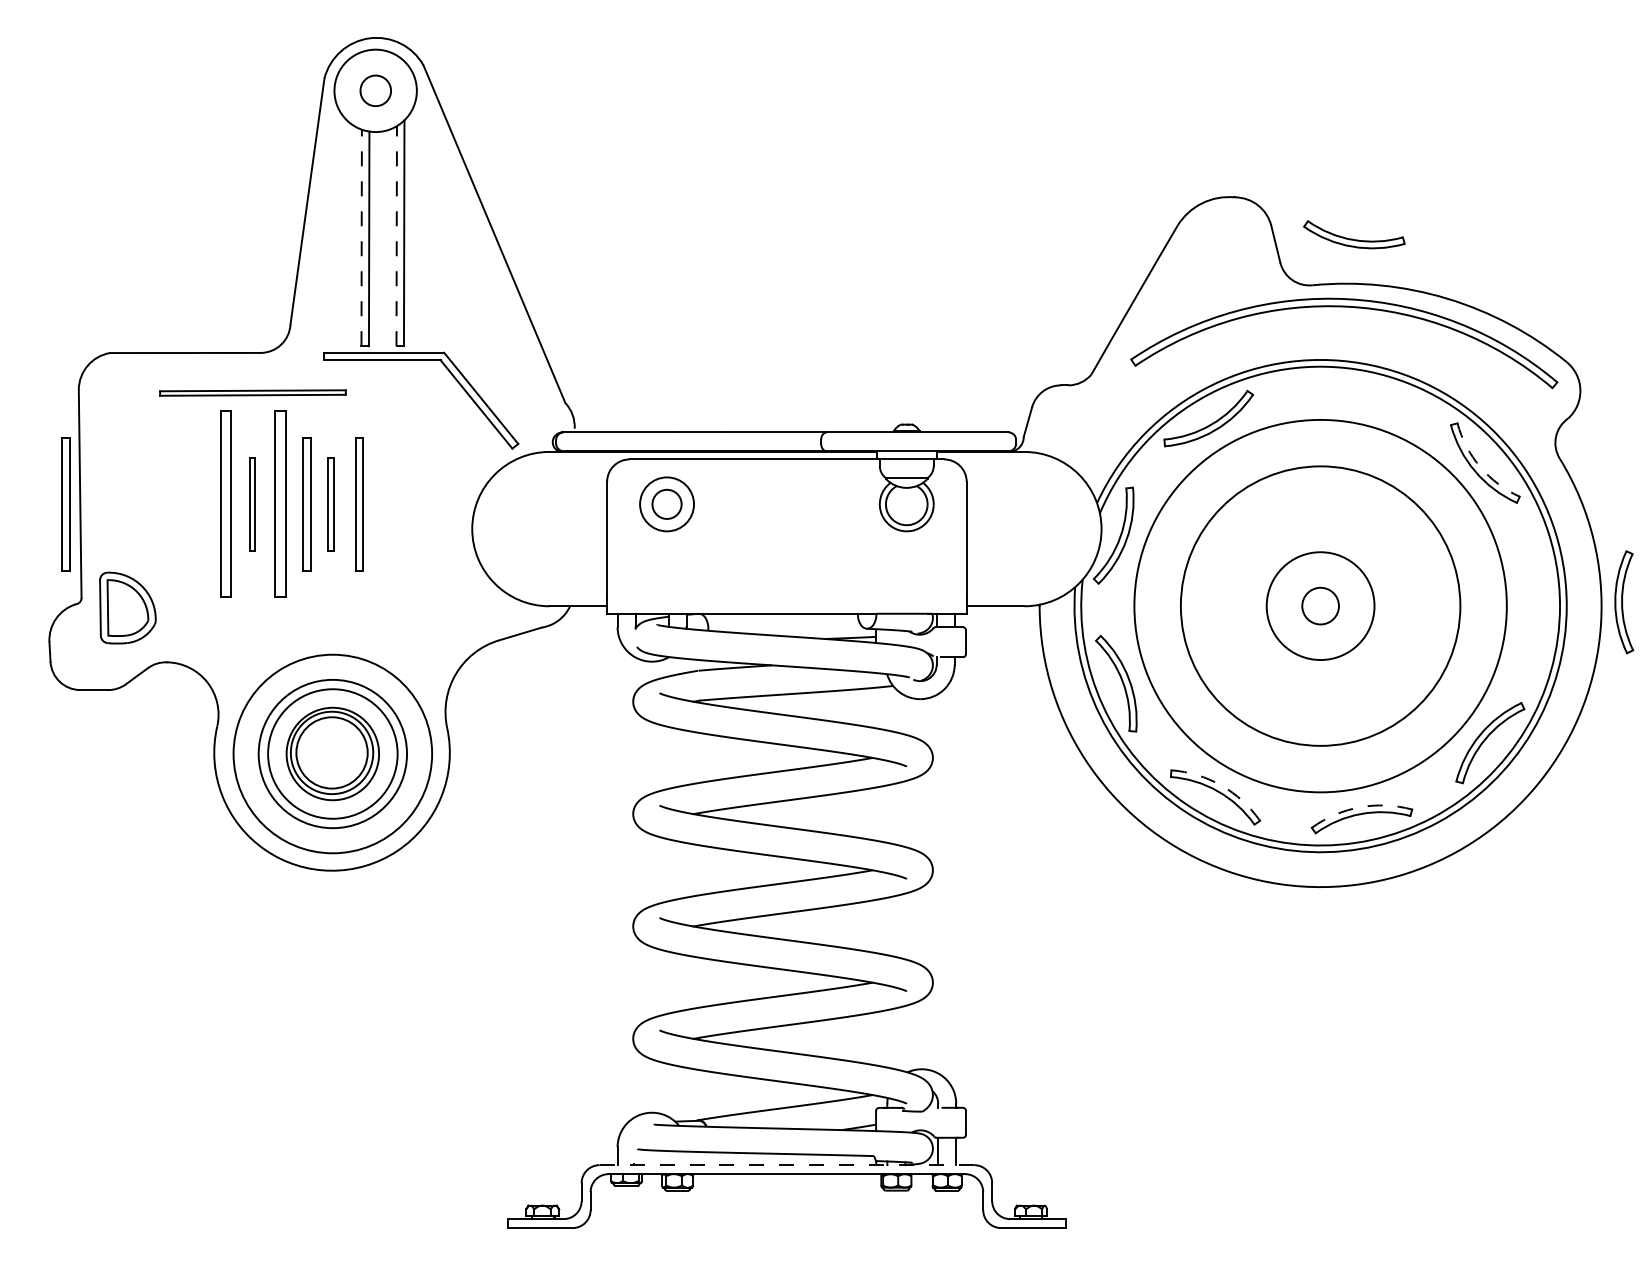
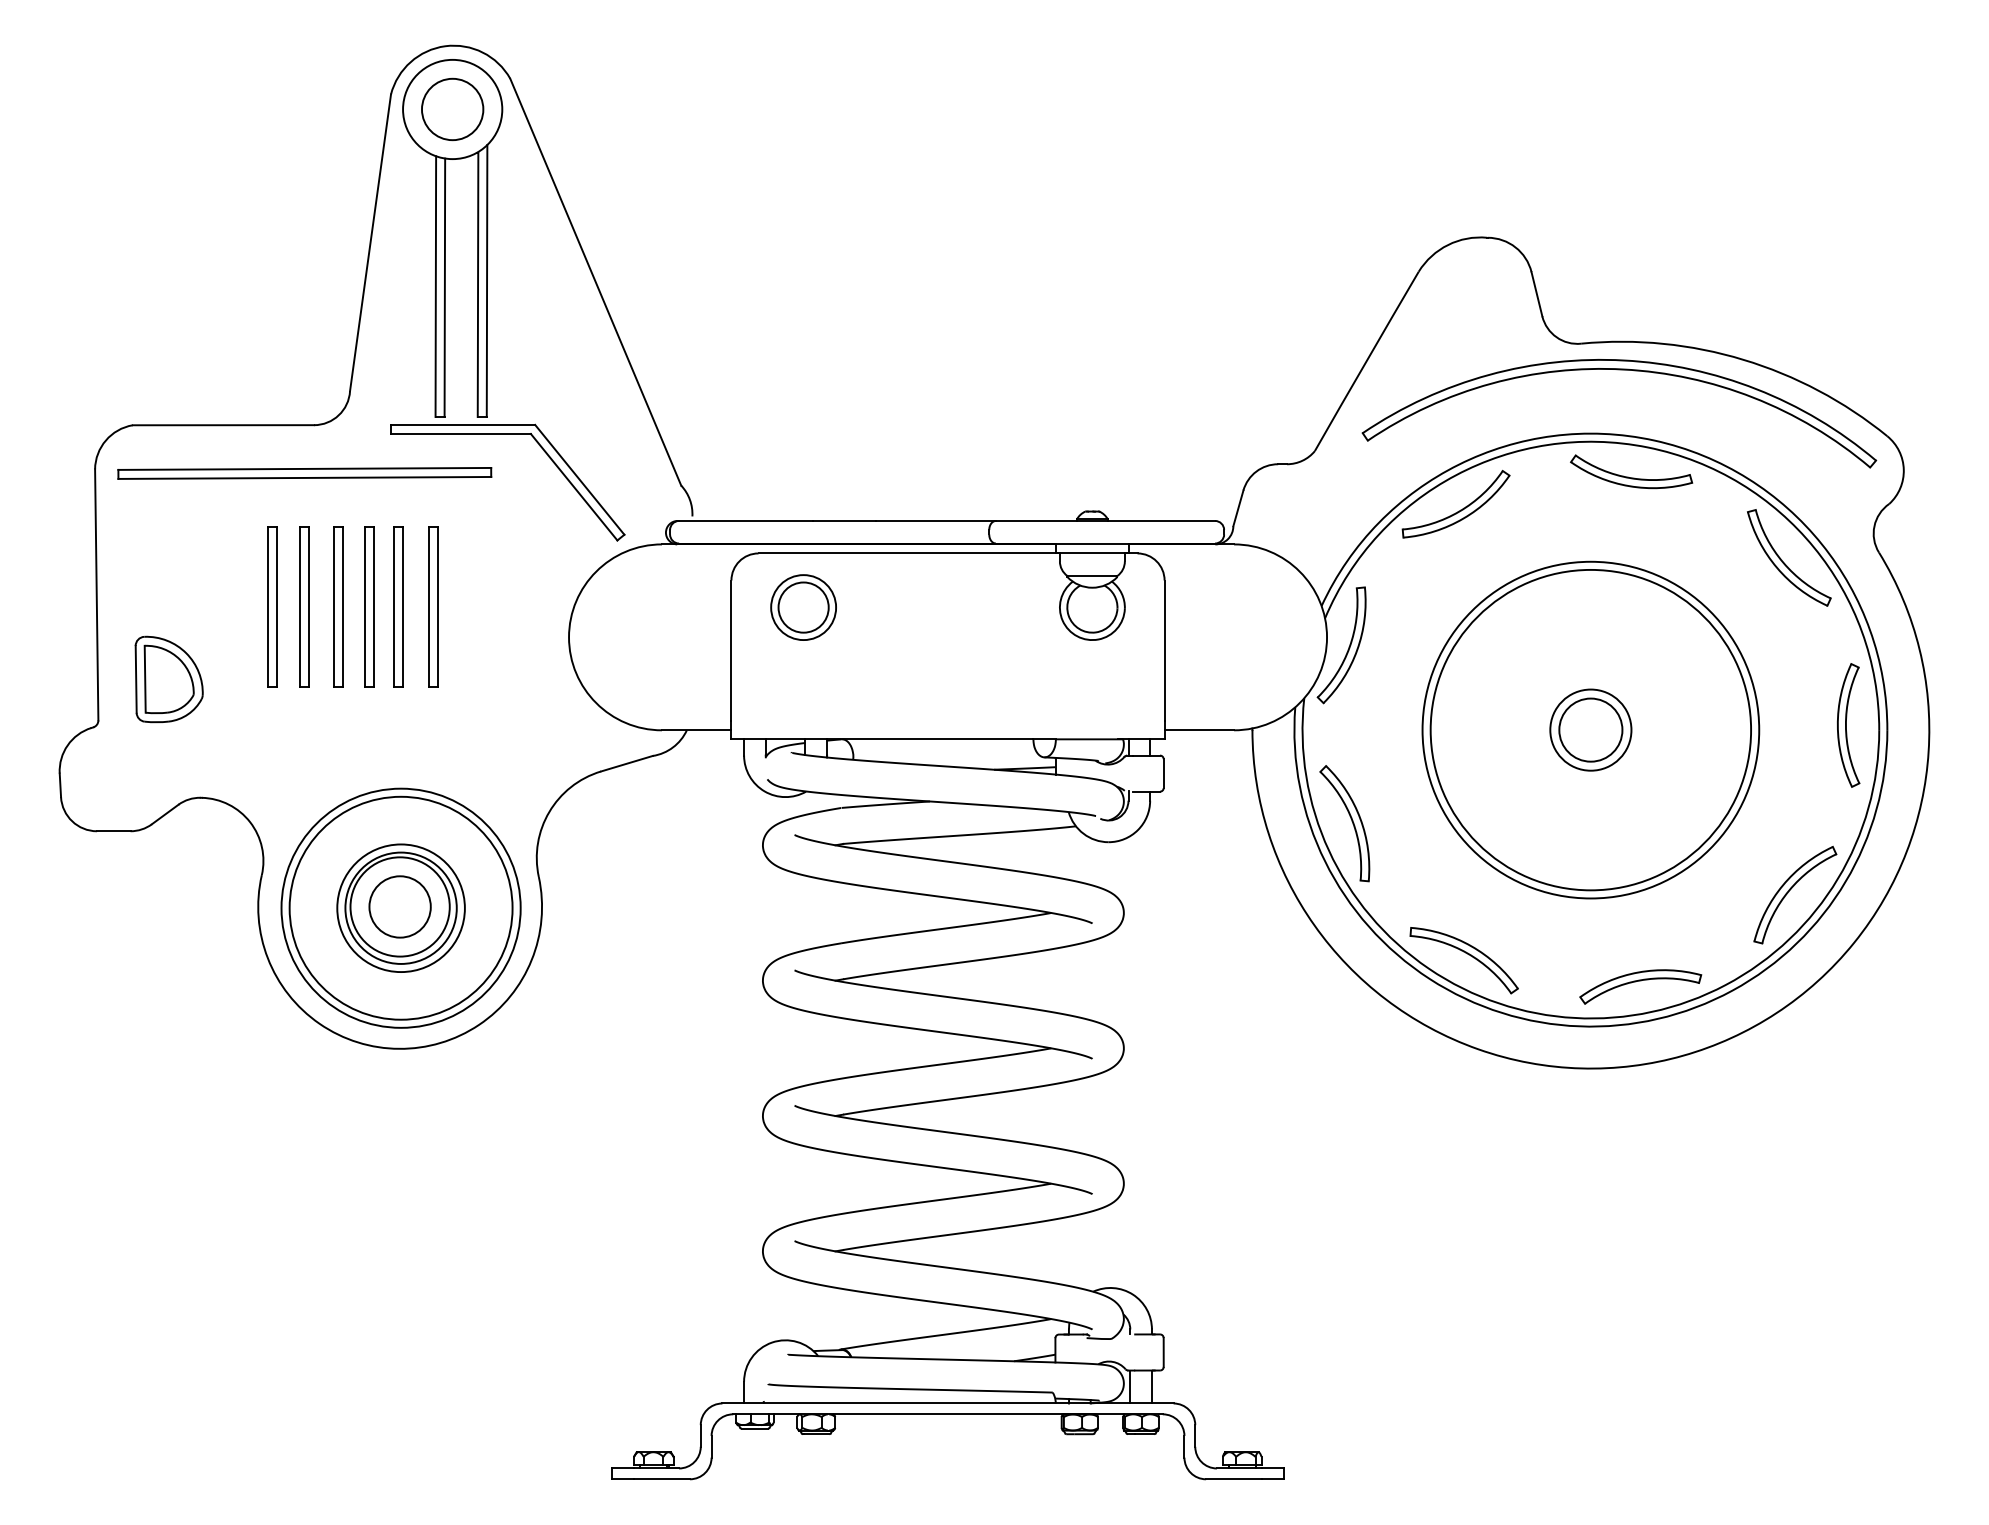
circle: (375, 90) -> (452, 109), size x1.67
part: (1354, 234) -> (1631, 471), moved
line: (397, 236) -> (478, 284), dashed -> solid
line: (361, 237) -> (435, 286), dashed -> solid
part: (252, 393) -> (304, 473), size x1.67
arc: (1480, 466) -> (1783, 562), dashed -> solid
part: (65, 503) -> (79, 606), removed
part: (226, 503) -> (272, 606), size x0.71
part: (252, 503) -> (304, 606), size x1.43
part: (280, 503) -> (338, 606), size x0.71
part: (330, 503) -> (398, 606), size x1.43
circle: (666, 504) -> (803, 607), size x1.43
part: (1624, 602) -> (1848, 725), moved
circle: (1320, 605) -> (1590, 729), size x0.62
circle: (1320, 605) -> (1590, 729), size x0.71
circle: (1320, 605) -> (1590, 729), size x1.43
part: (127, 608) -> (168, 679), moved
circle: (331, 752) -> (399, 906), size x0.71
circle: (332, 753) -> (400, 907), size x1.43
circle: (332, 754) -> (400, 908), size x0.71
arc: (1221, 785) -> (1471, 946), dashed -> solid
arc: (1360, 807) -> (1638, 972), dashed -> solid
line: (787, 1165) -> (948, 1403), dashed -> solid

